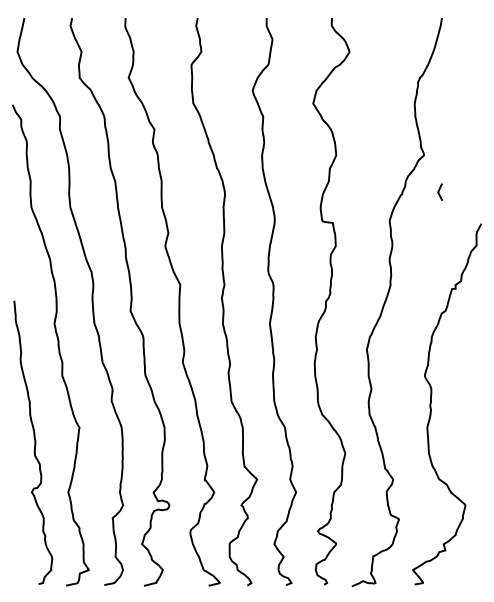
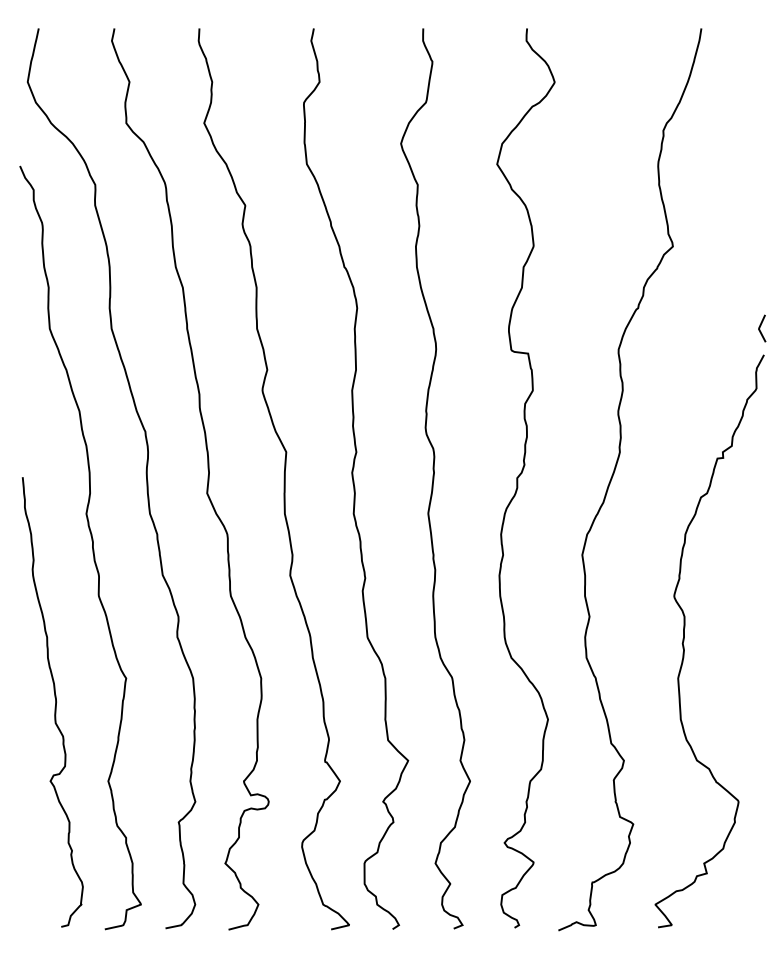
line: (439, 191) -> (761, 327), moved

